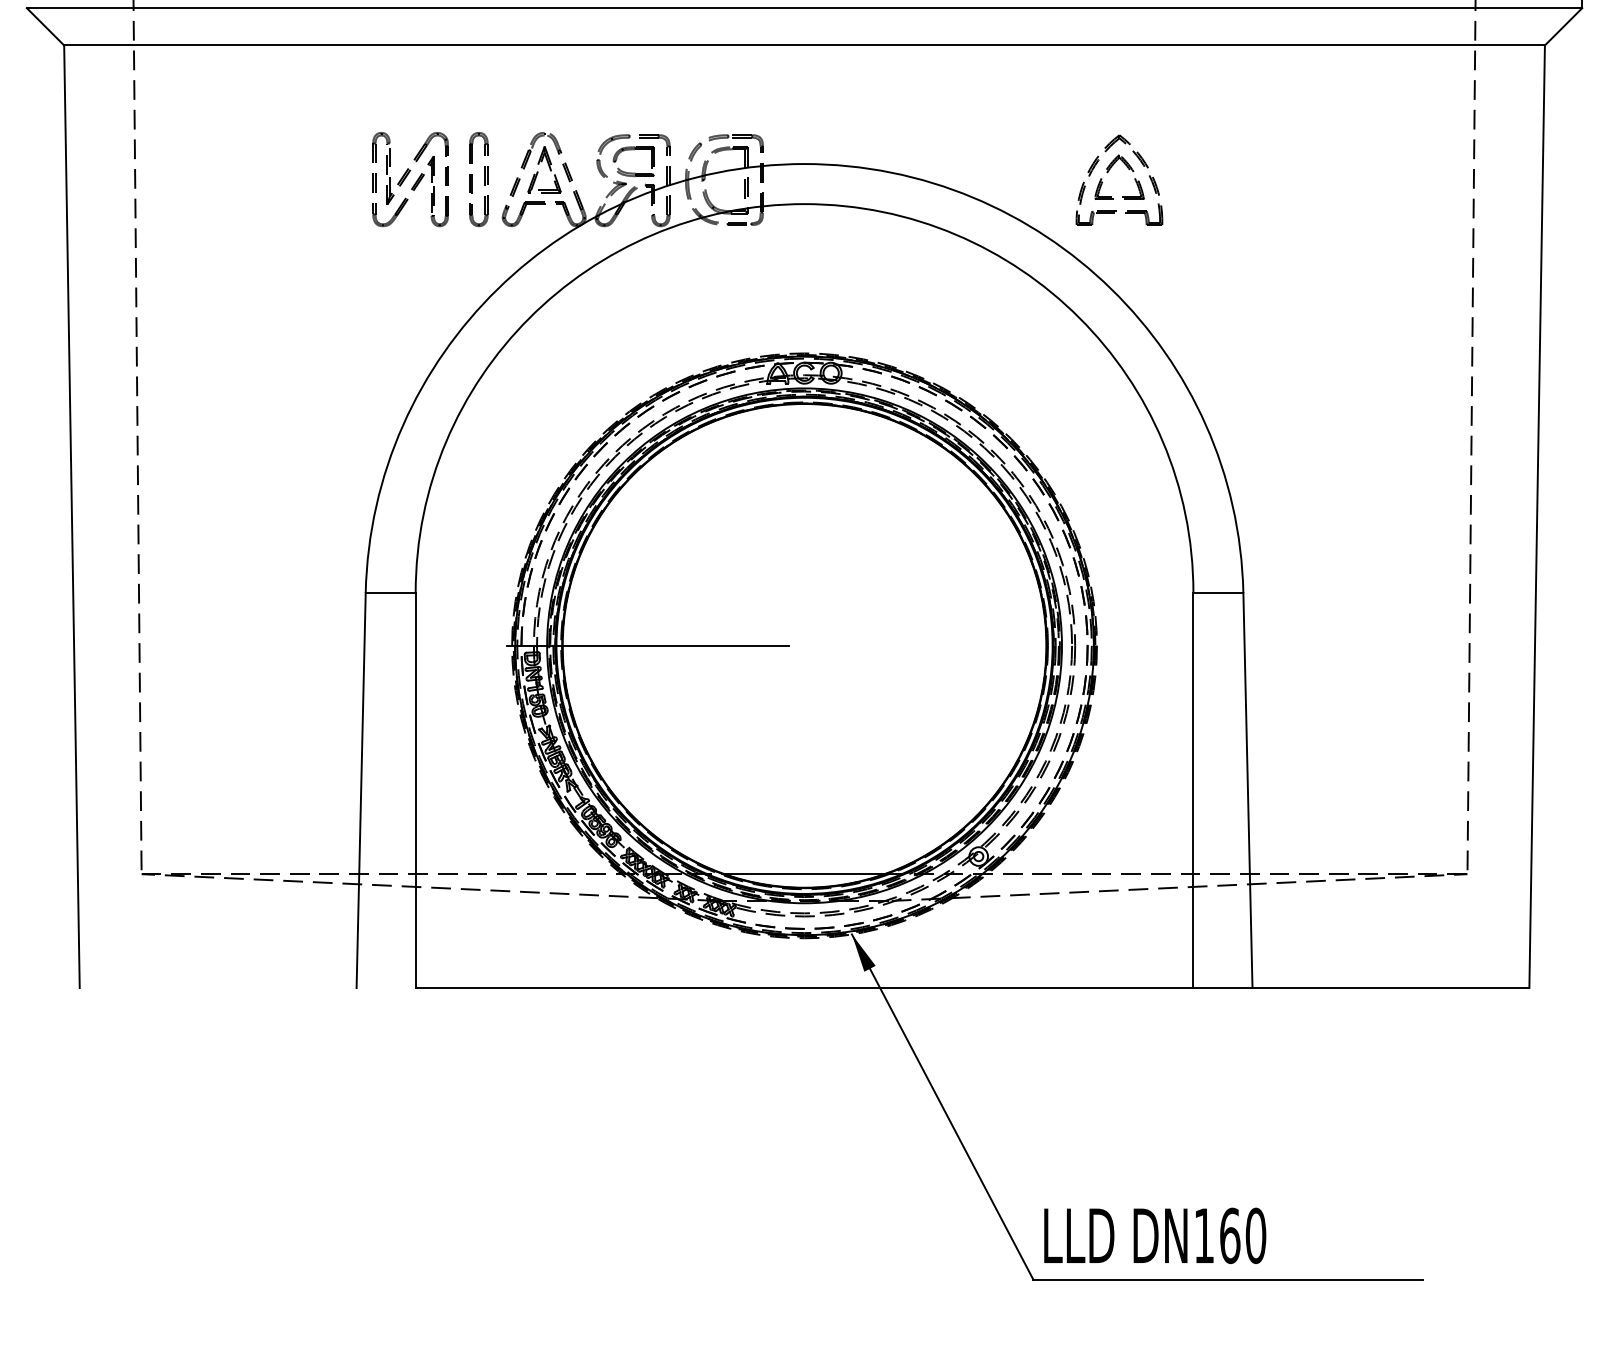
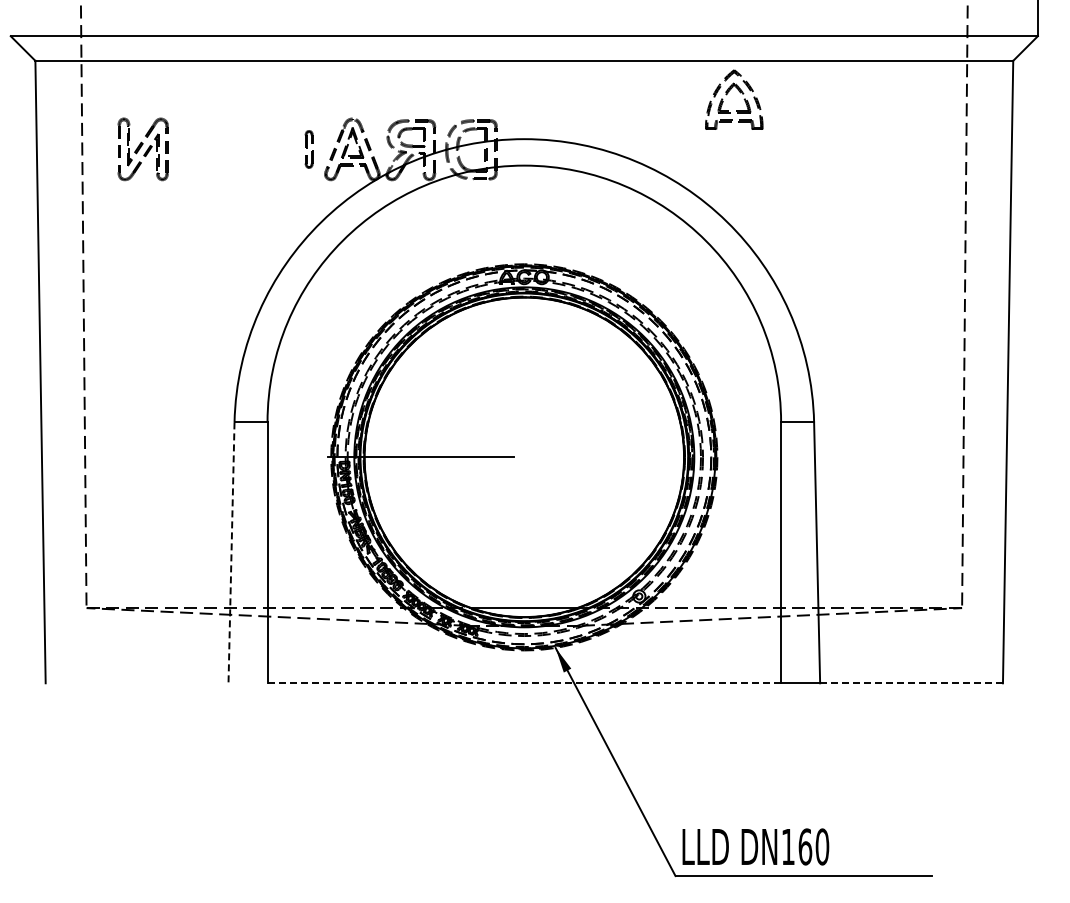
part: (1110, 170) -> (728, 93), moved
part: (409, 179) -> (142, 149), moved
part: (477, 179) -> (308, 149), size x0.6
line: (361, 791) -> (231, 553), solid -> dashed
line: (804, 988) -> (524, 683), solid -> dashed
line: (1392, 988) -> (912, 683), solid -> dashed

